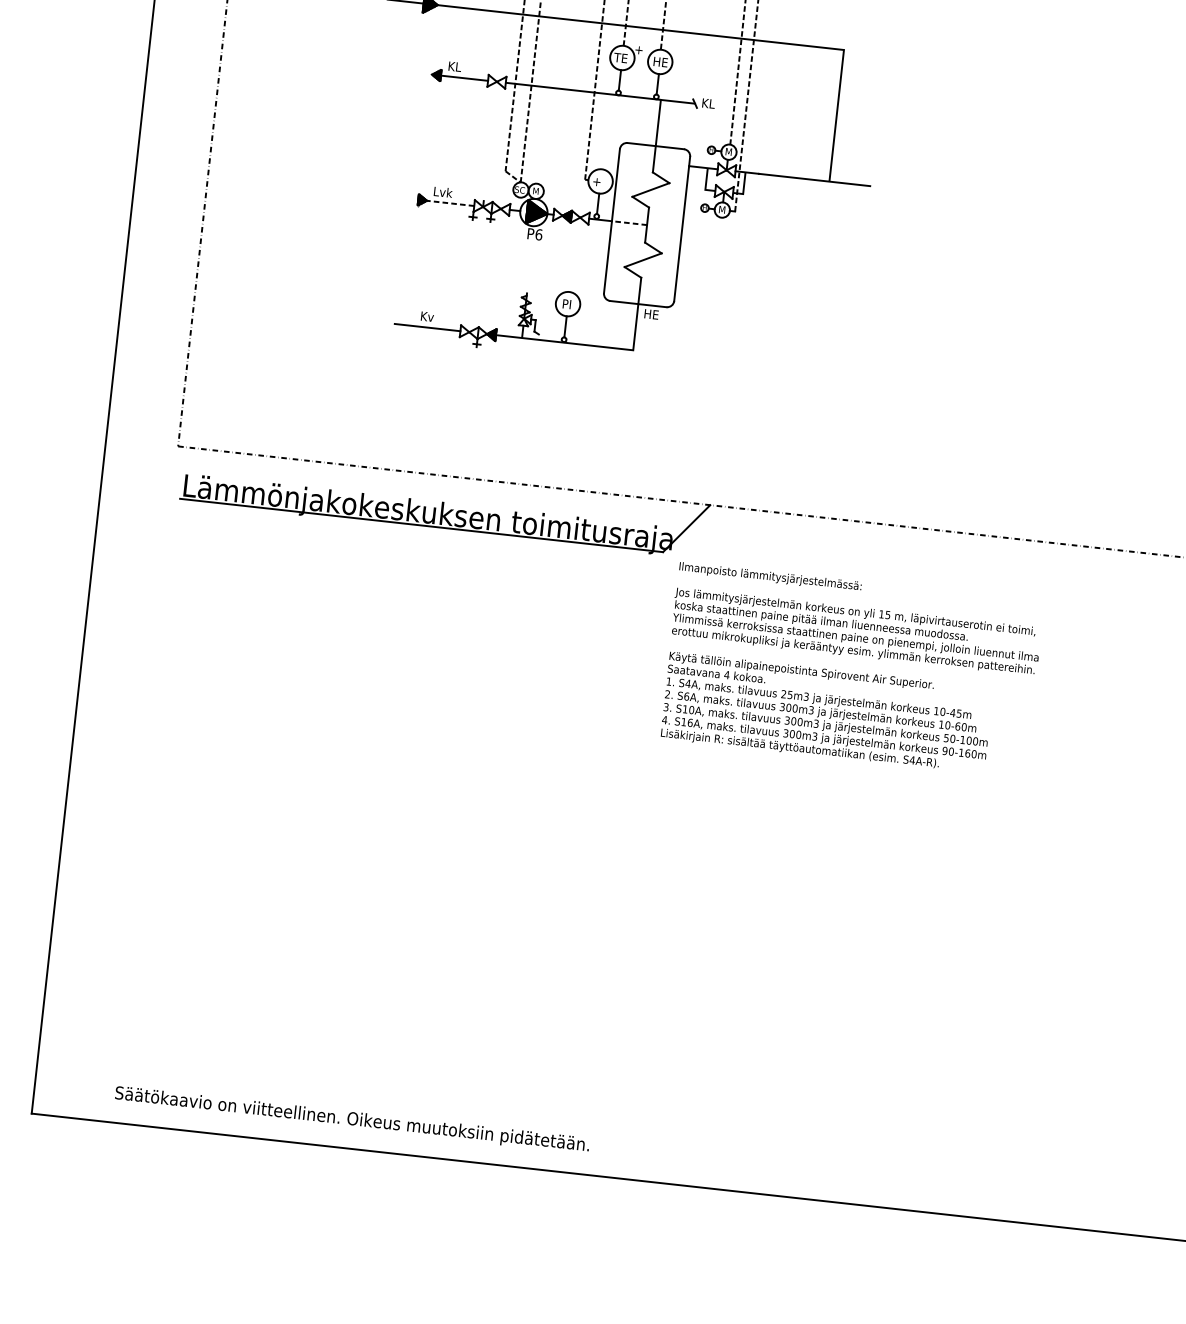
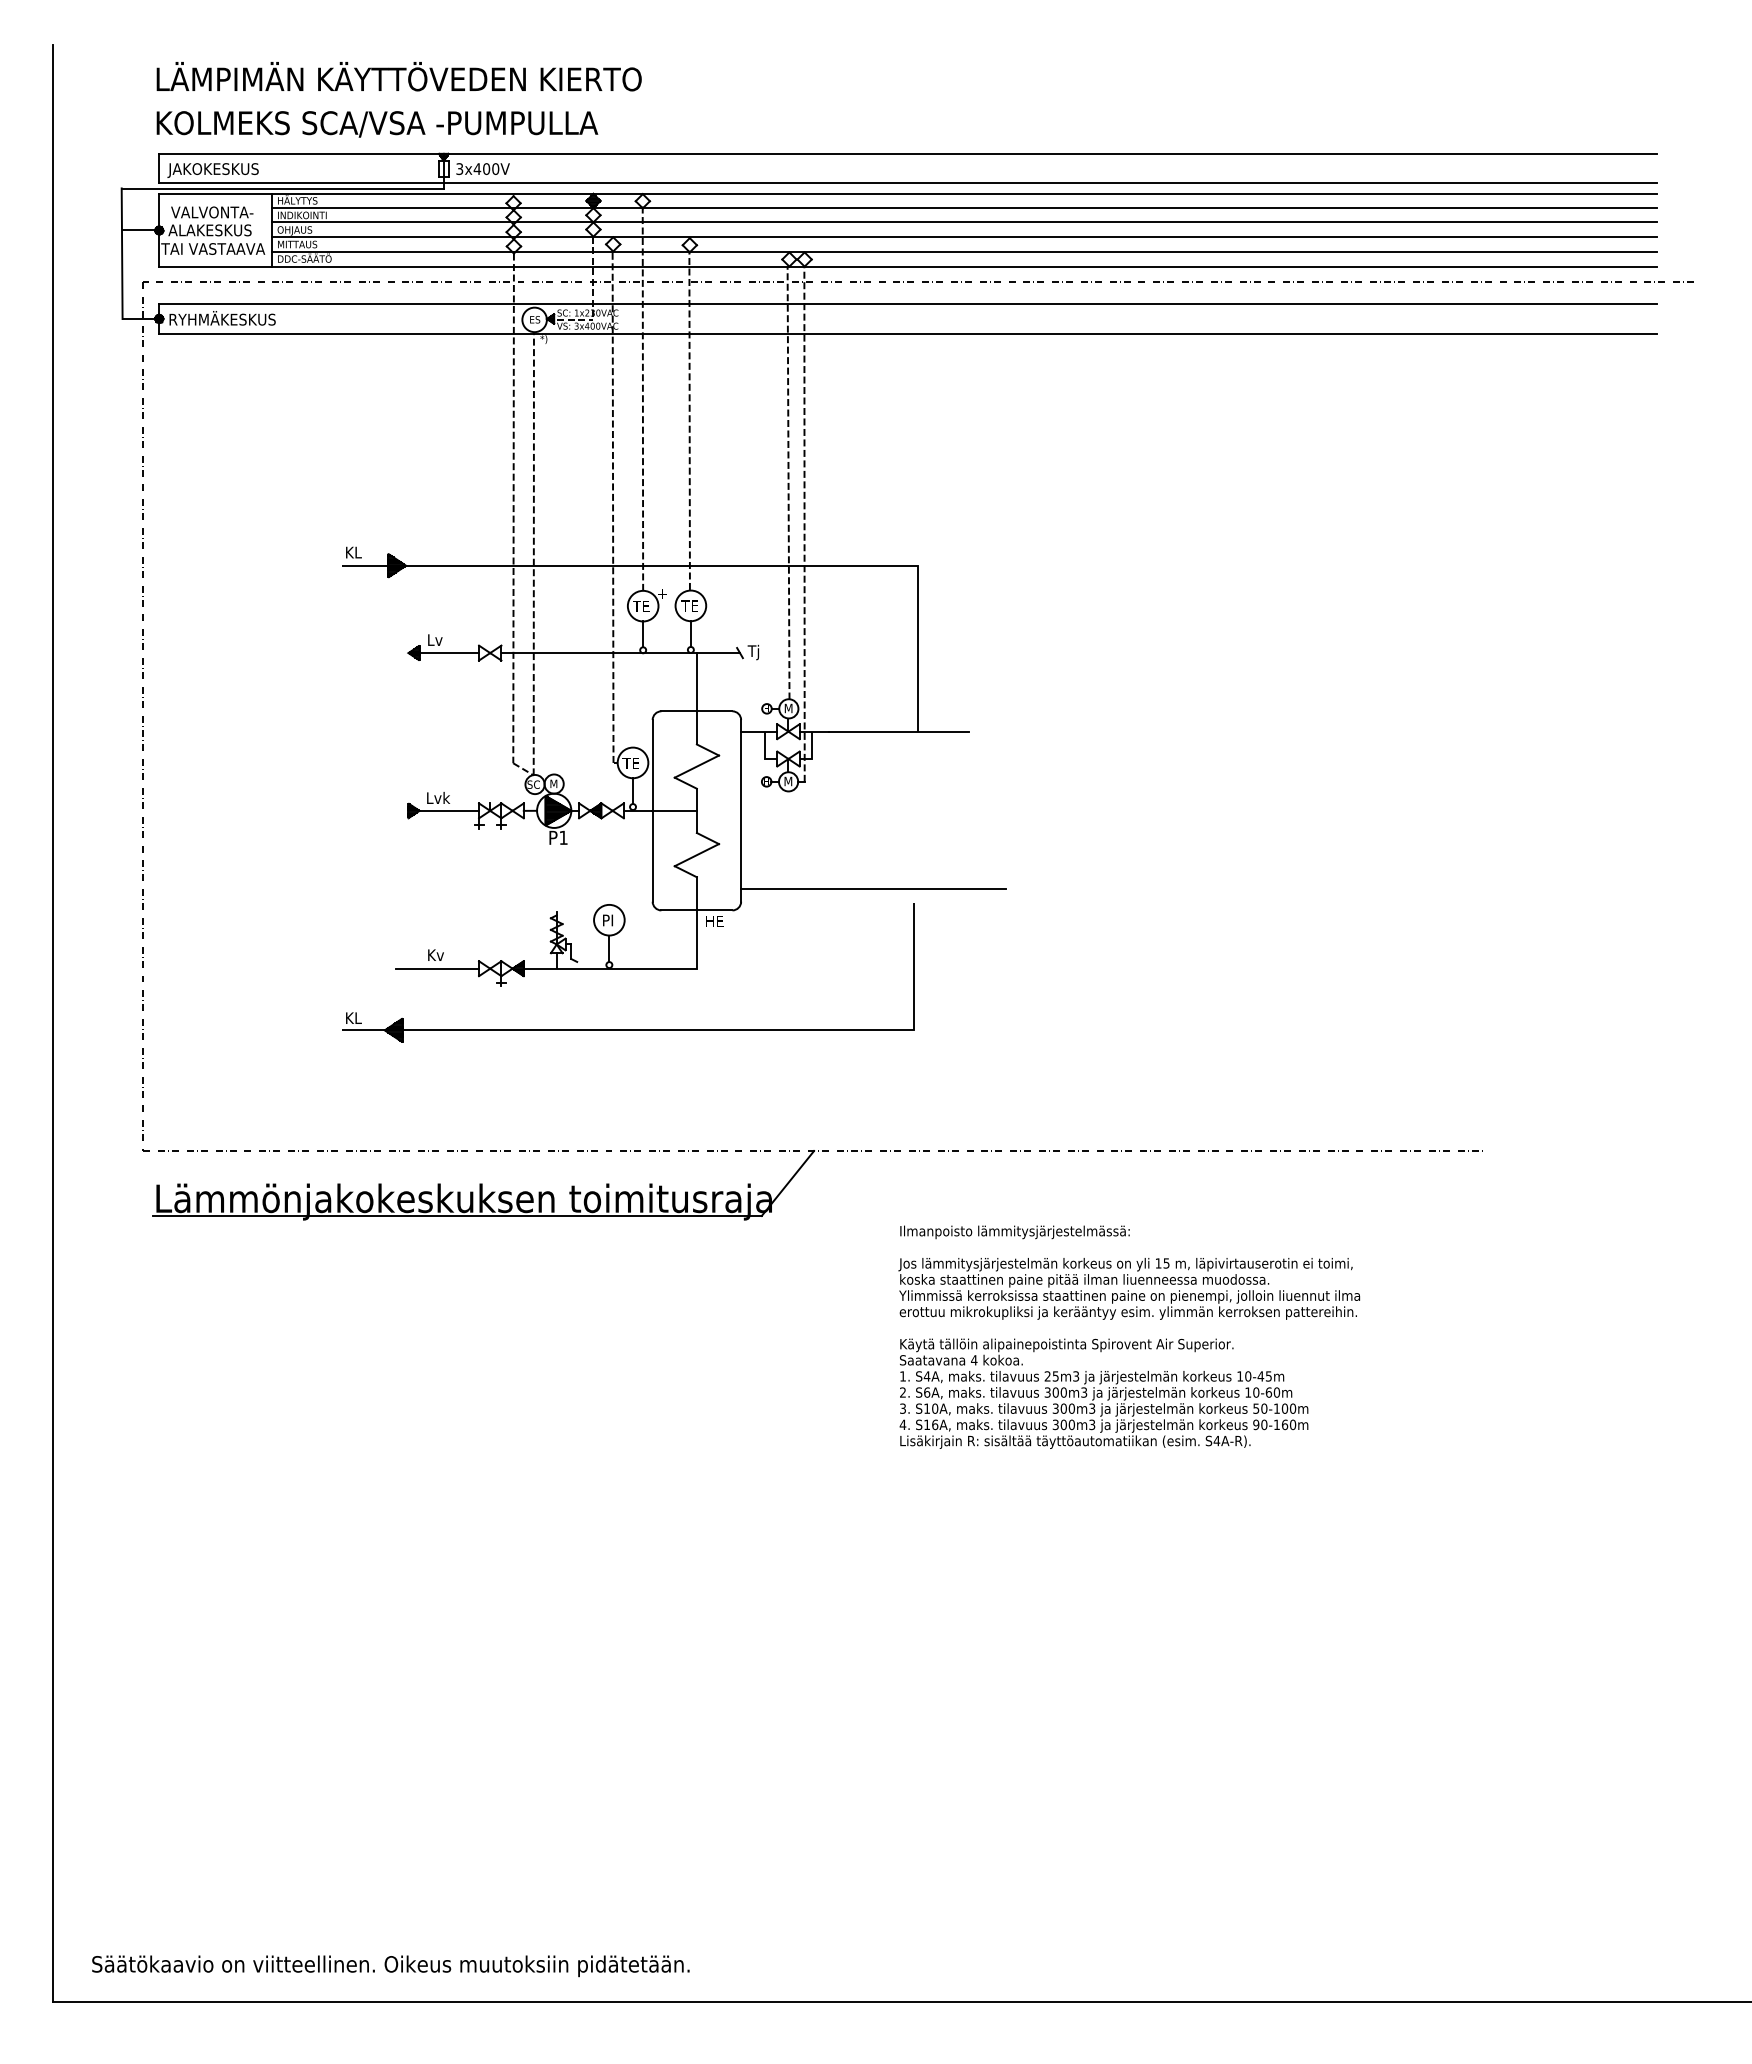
text: (659, 61) -> (690, 605), HE -> TE
text: (455, 66) -> (436, 639), KL -> Lv
text: (707, 104) -> (755, 652), KL -> Tj
text: (598, 181) -> (630, 763), + -> TE
line: (450, 203) -> (448, 810), dashed -> solid
line: (629, 222) -> (674, 810), dashed -> solid
text: (538, 234) -> (563, 837), P6 -> P1
line: (780, 302) -> (873, 888), added
part: (573, 392) -> (628, 1029), added
text: (852, 669) -> (1129, 1336), moved
text: (351, 1120) -> (390, 1966), moved

